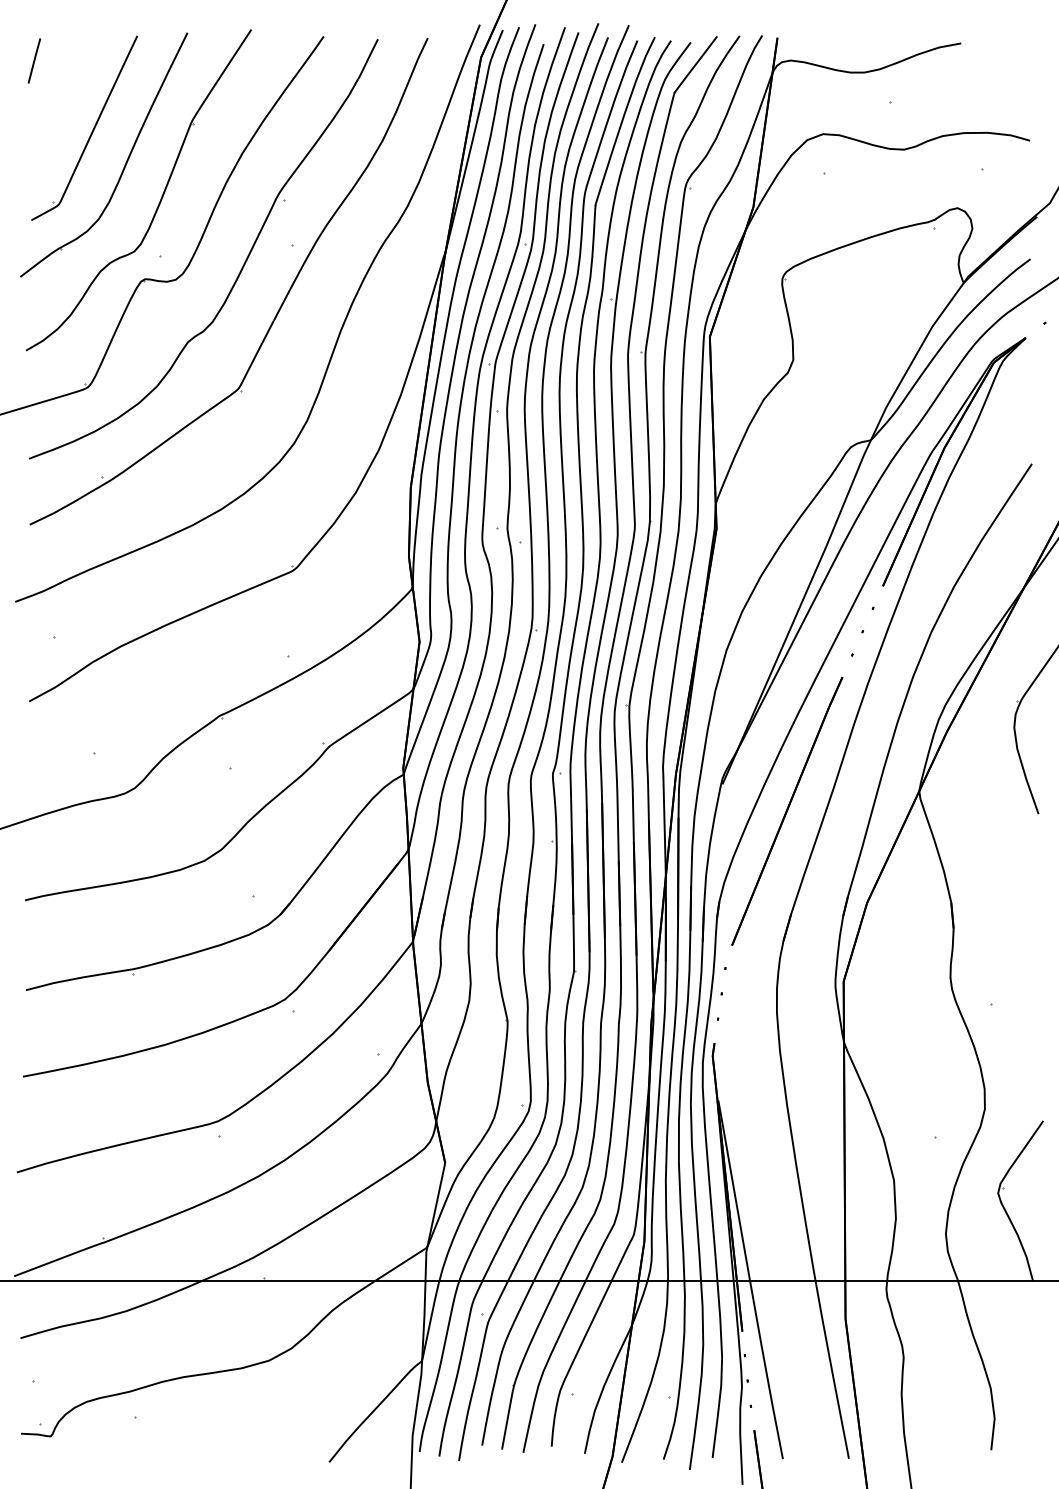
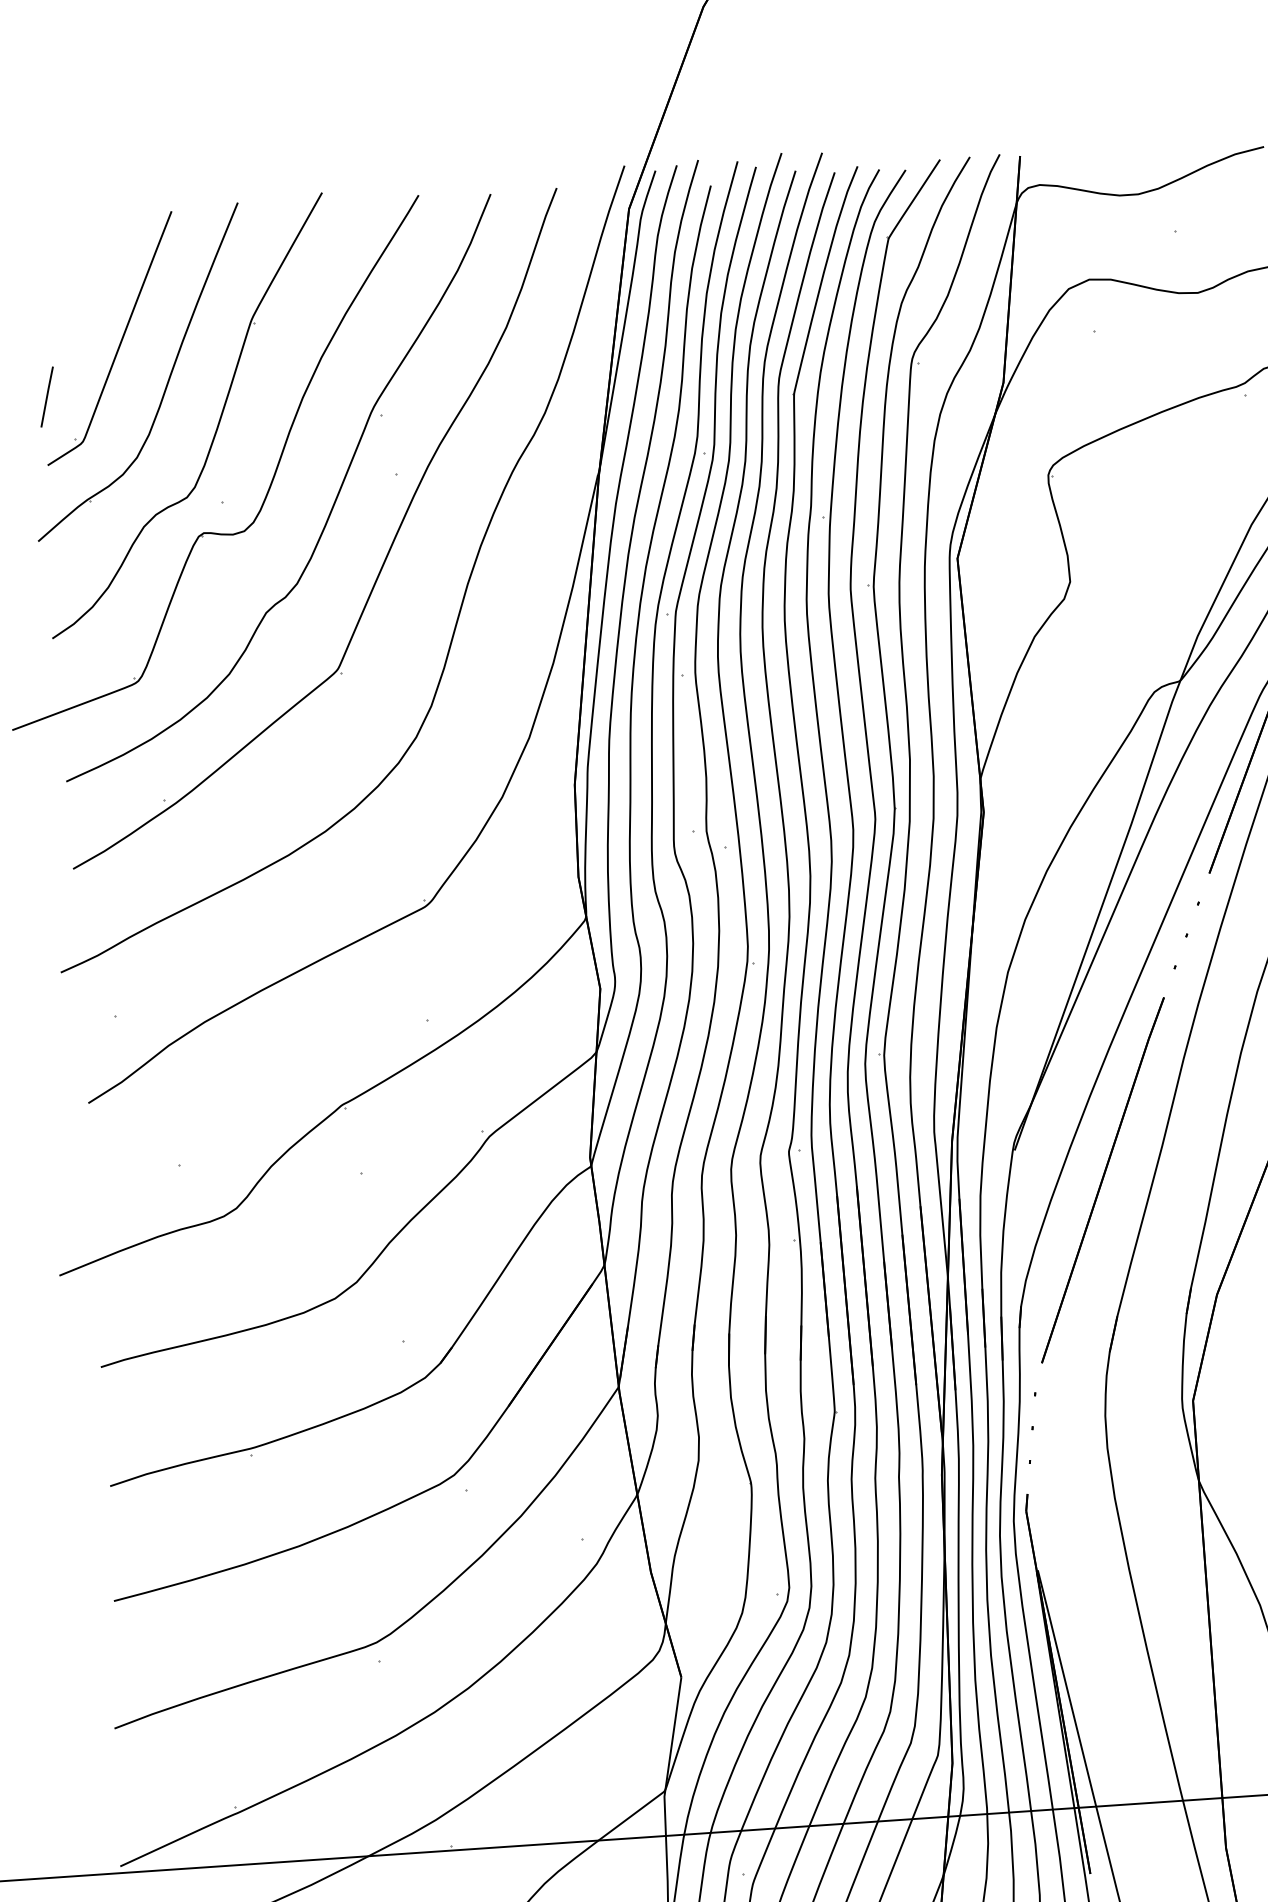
line: (33, 60) -> (45, 396), moved

